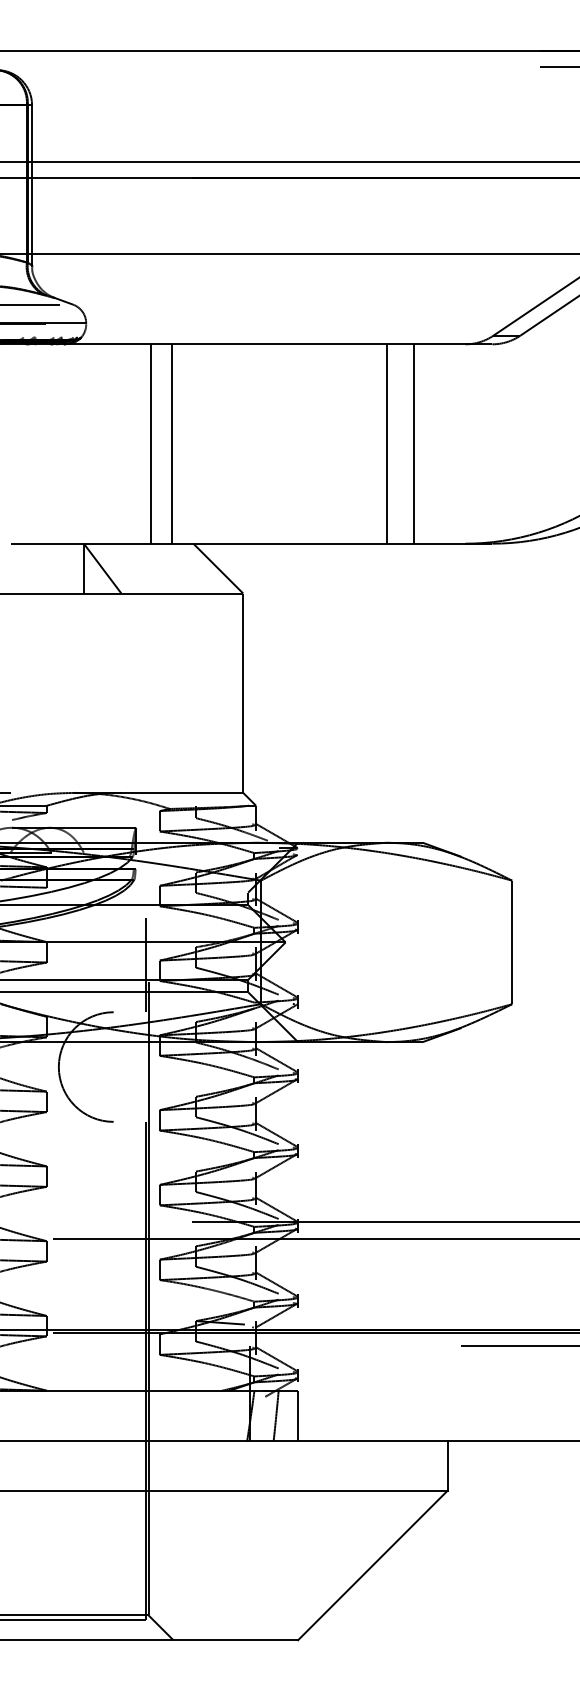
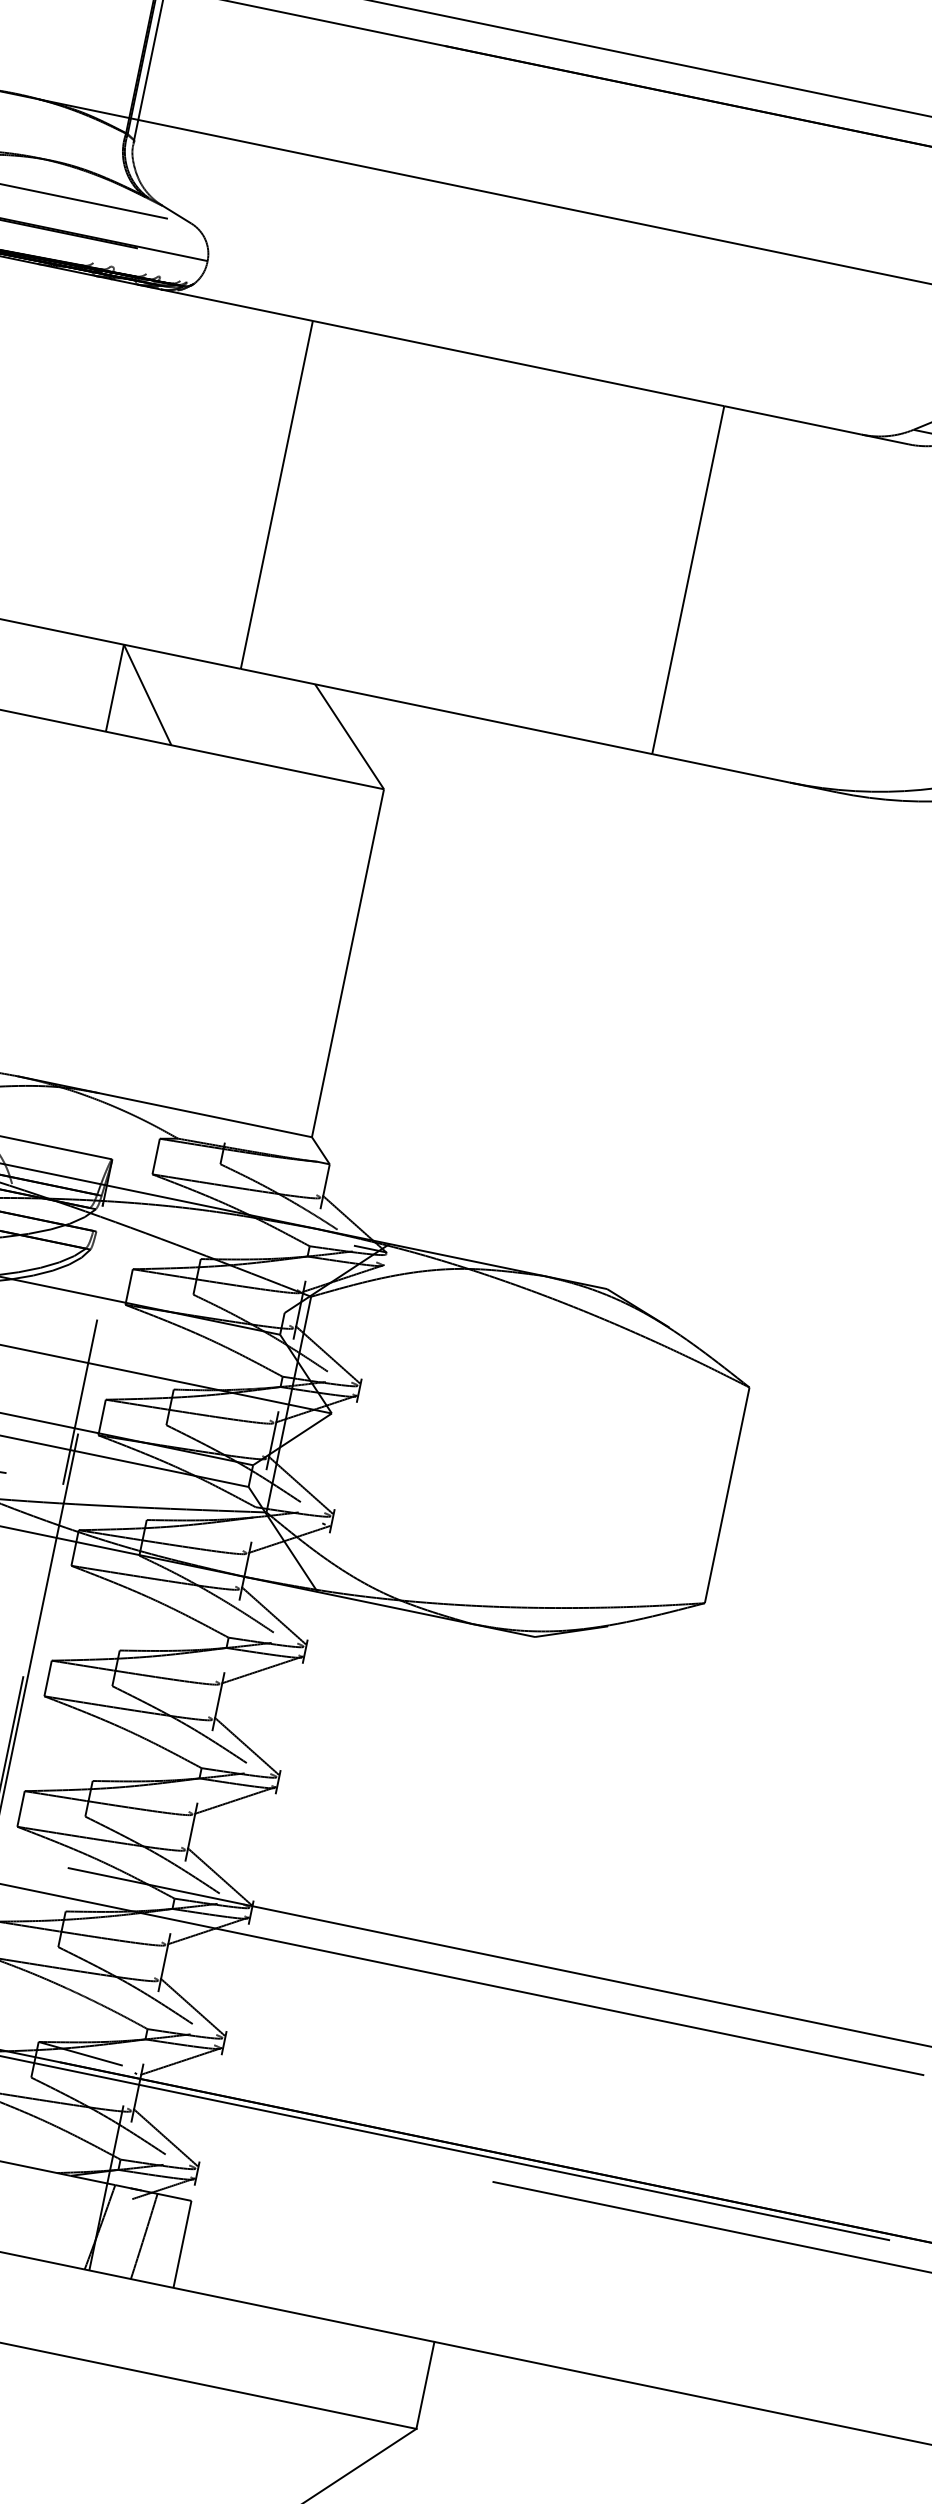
line: (171, 443) -> (313, 501), removed
line: (413, 443) -> (735, 588), removed

